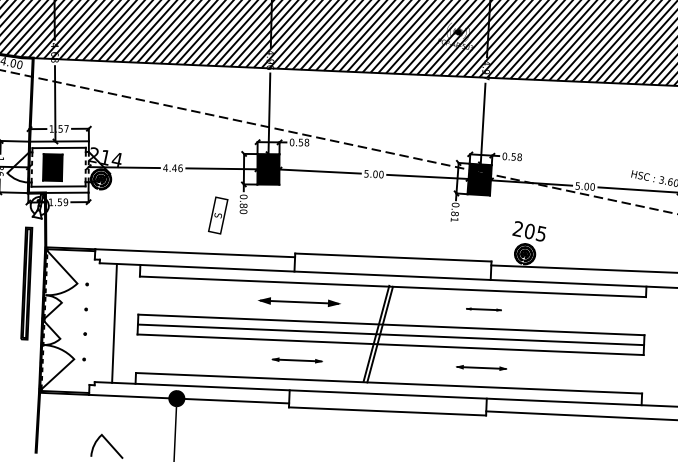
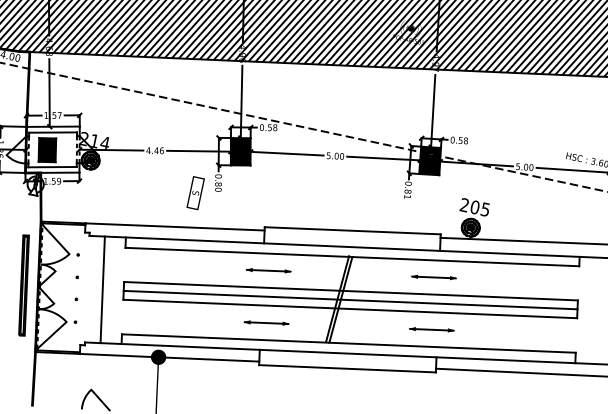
part: (26, 283) -> (23, 285), moved
part: (299, 301) -> (268, 270), size x0.62
part: (483, 309) -> (433, 277), size x1.43

